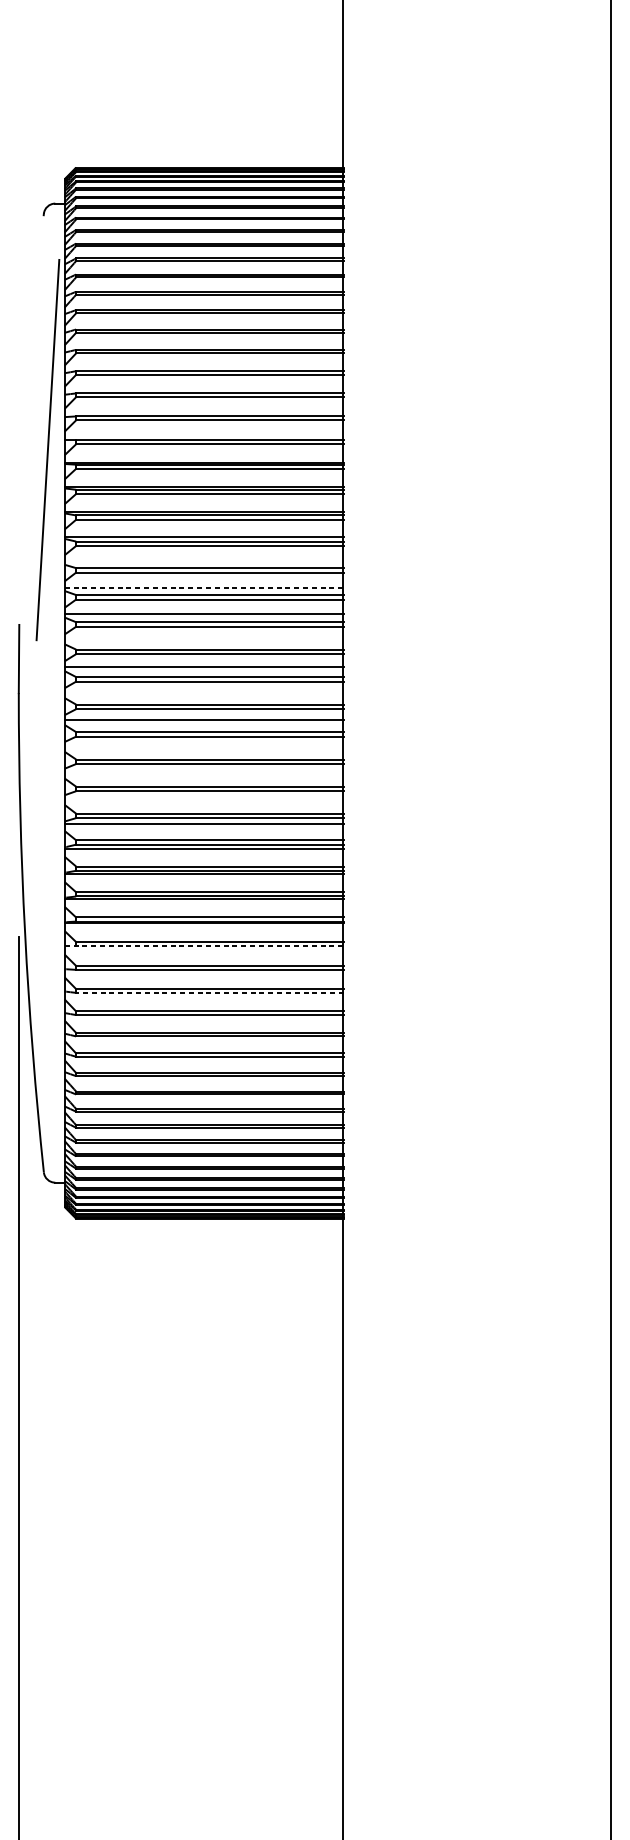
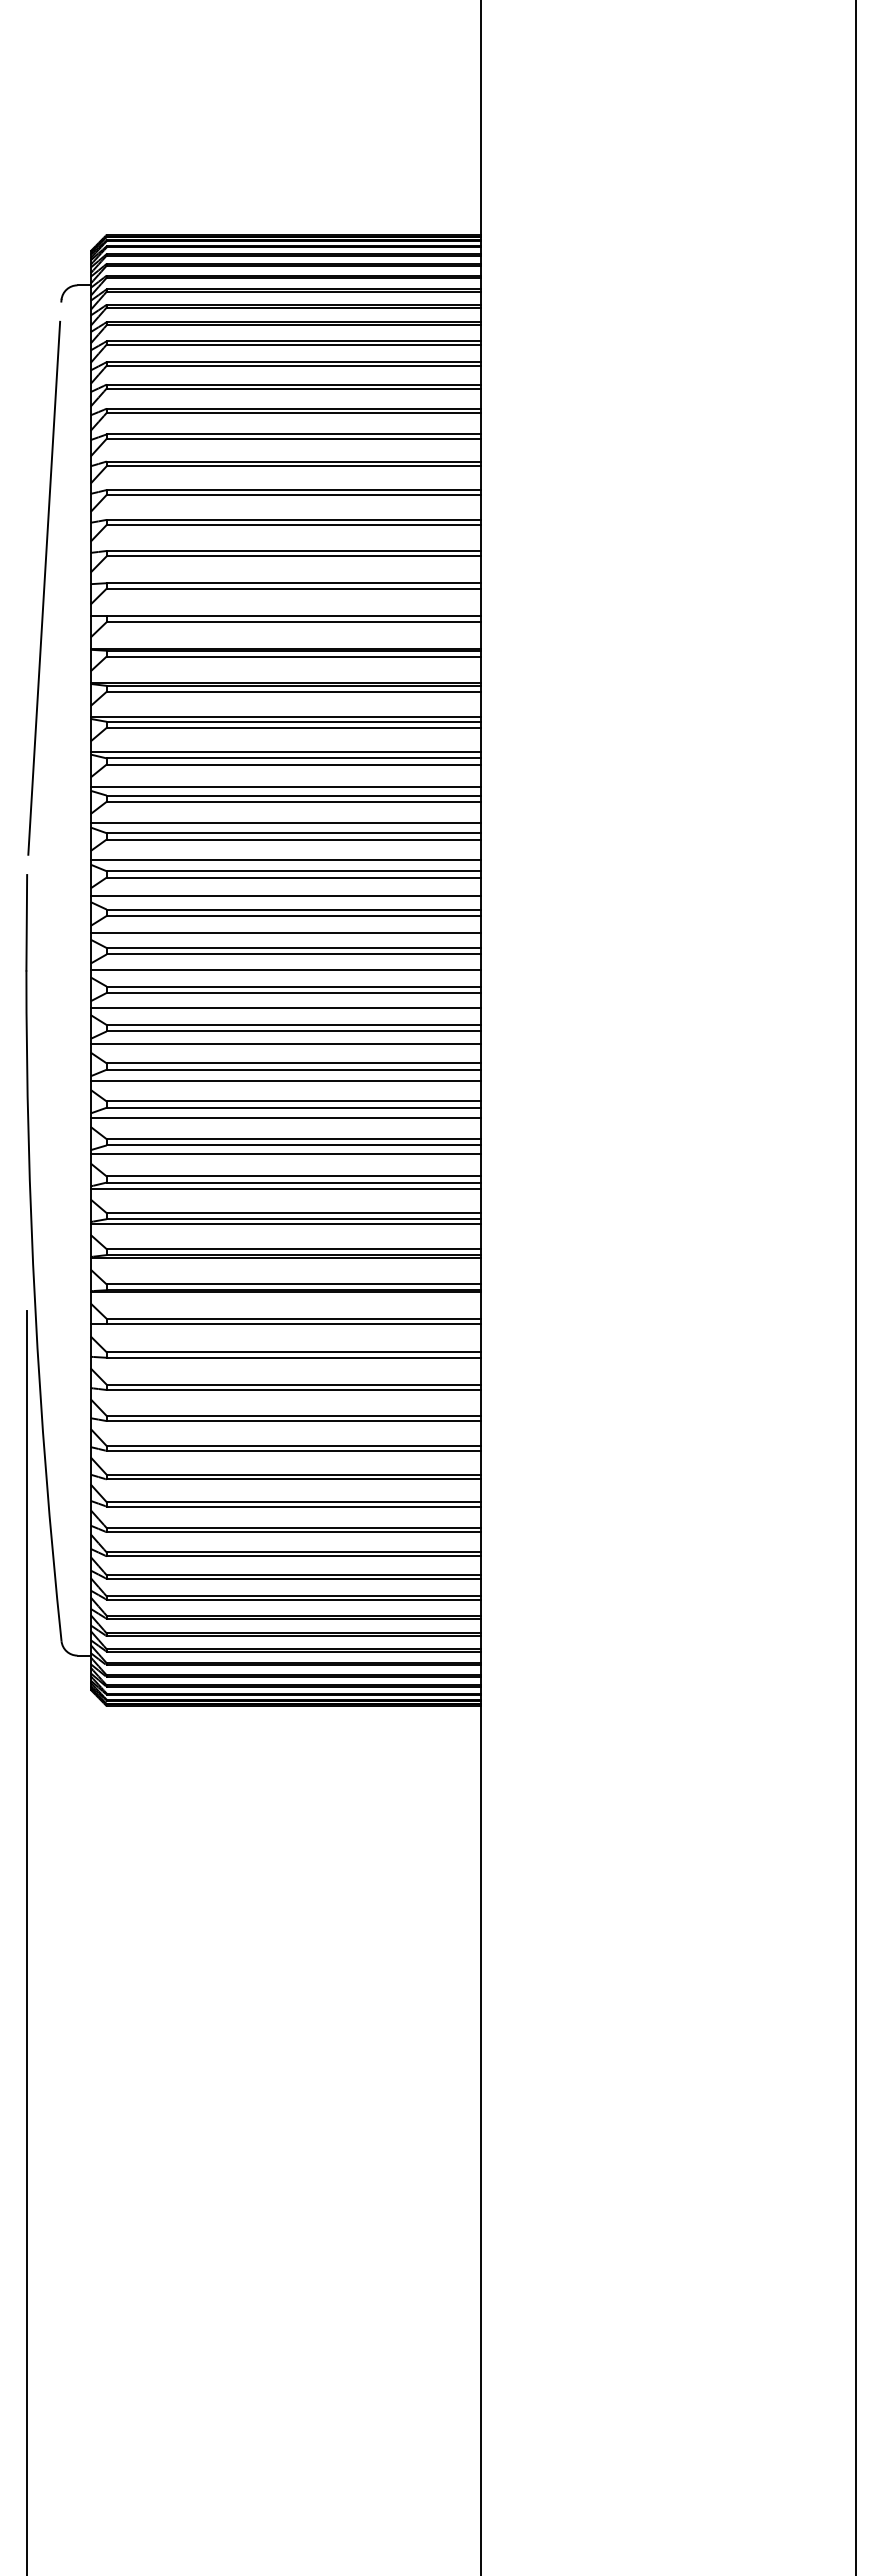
line: (47, 449) -> (43, 587), moved
line: (203, 562) -> (285, 787), added
line: (204, 588) -> (286, 823), dashed -> solid
line: (203, 640) -> (285, 896), added
line: (203, 693) -> (285, 970), added
line: (203, 746) -> (285, 1044), added
line: (203, 772) -> (285, 1081), added
line: (203, 798) -> (285, 1117), added
line: (204, 946) -> (286, 1324), dashed -> solid
line: (209, 993) -> (293, 1390), dashed -> solid

